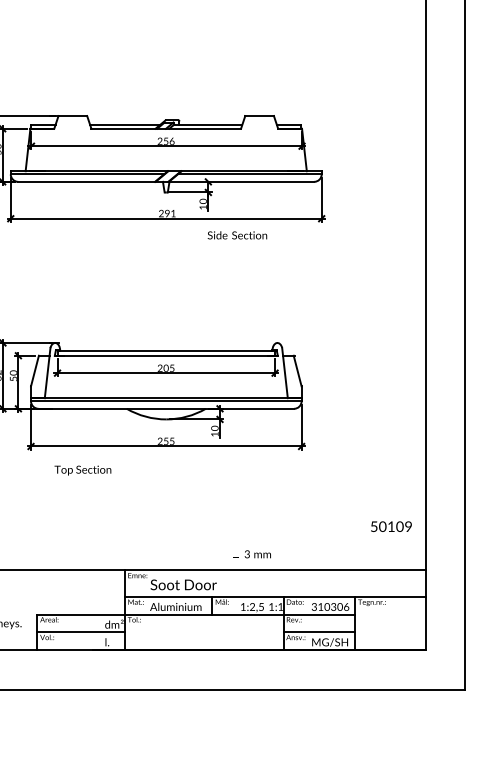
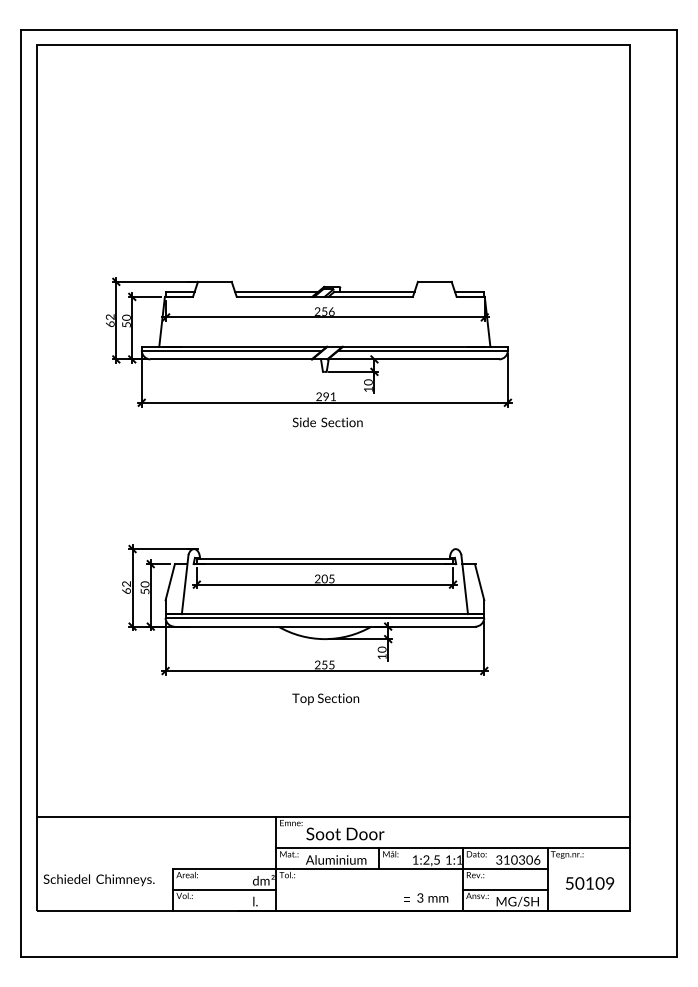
text: (237, 235) -> (327, 422), moved
text: (82, 470) -> (325, 699), moved
text: (391, 526) -> (590, 883), moved
text: (252, 553) -> (426, 897), moved

